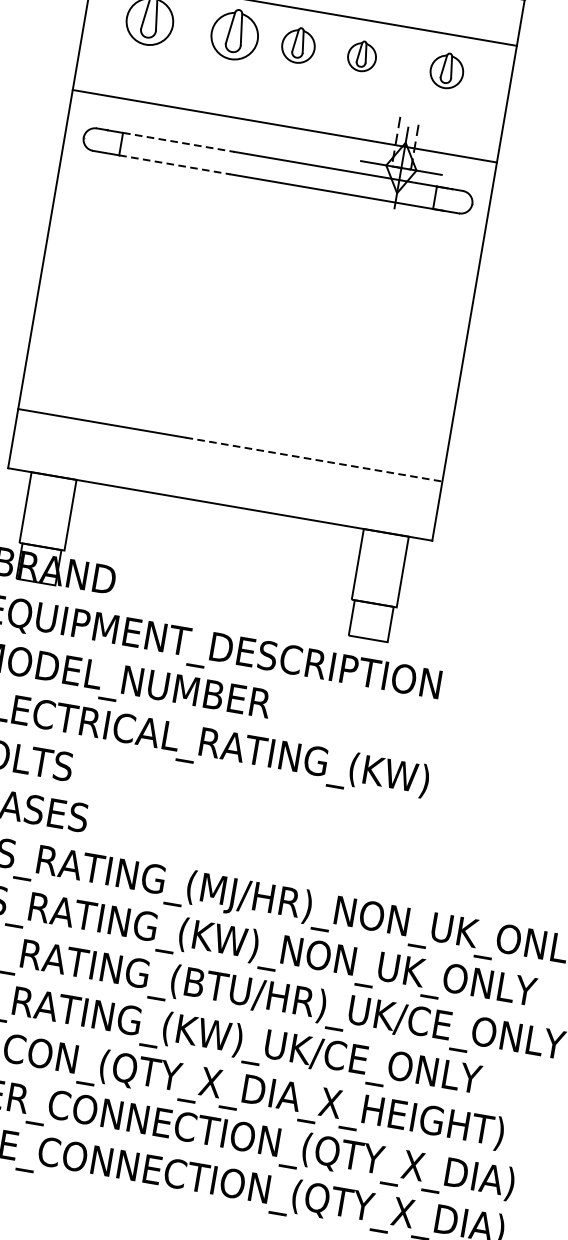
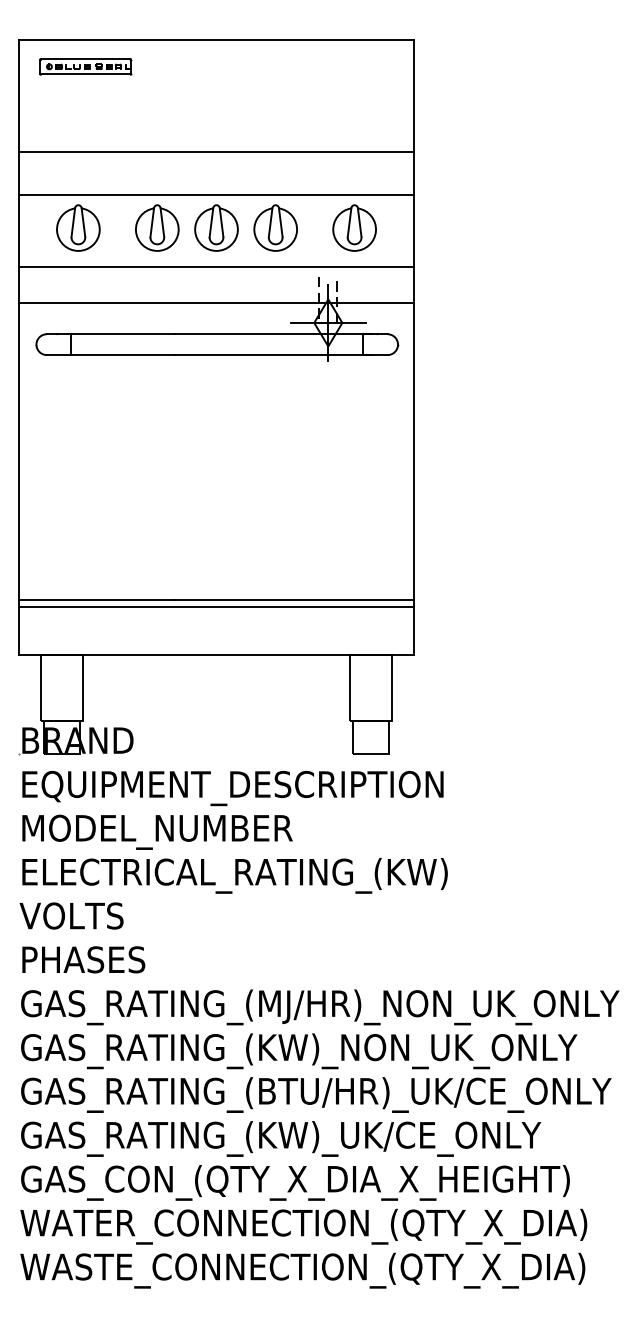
part: (298, 44) -> (216, 227), size x1.43
part: (362, 55) -> (275, 227), size x1.67
part: (447, 70) -> (354, 227), size x1.43
line: (291, 87) -> (216, 267), added
line: (179, 142) -> (123, 334), dashed -> solid
line: (175, 165) -> (123, 355), dashed -> solid
line: (228, 453) -> (216, 607), added
line: (314, 460) -> (294, 600), dashed -> solid

